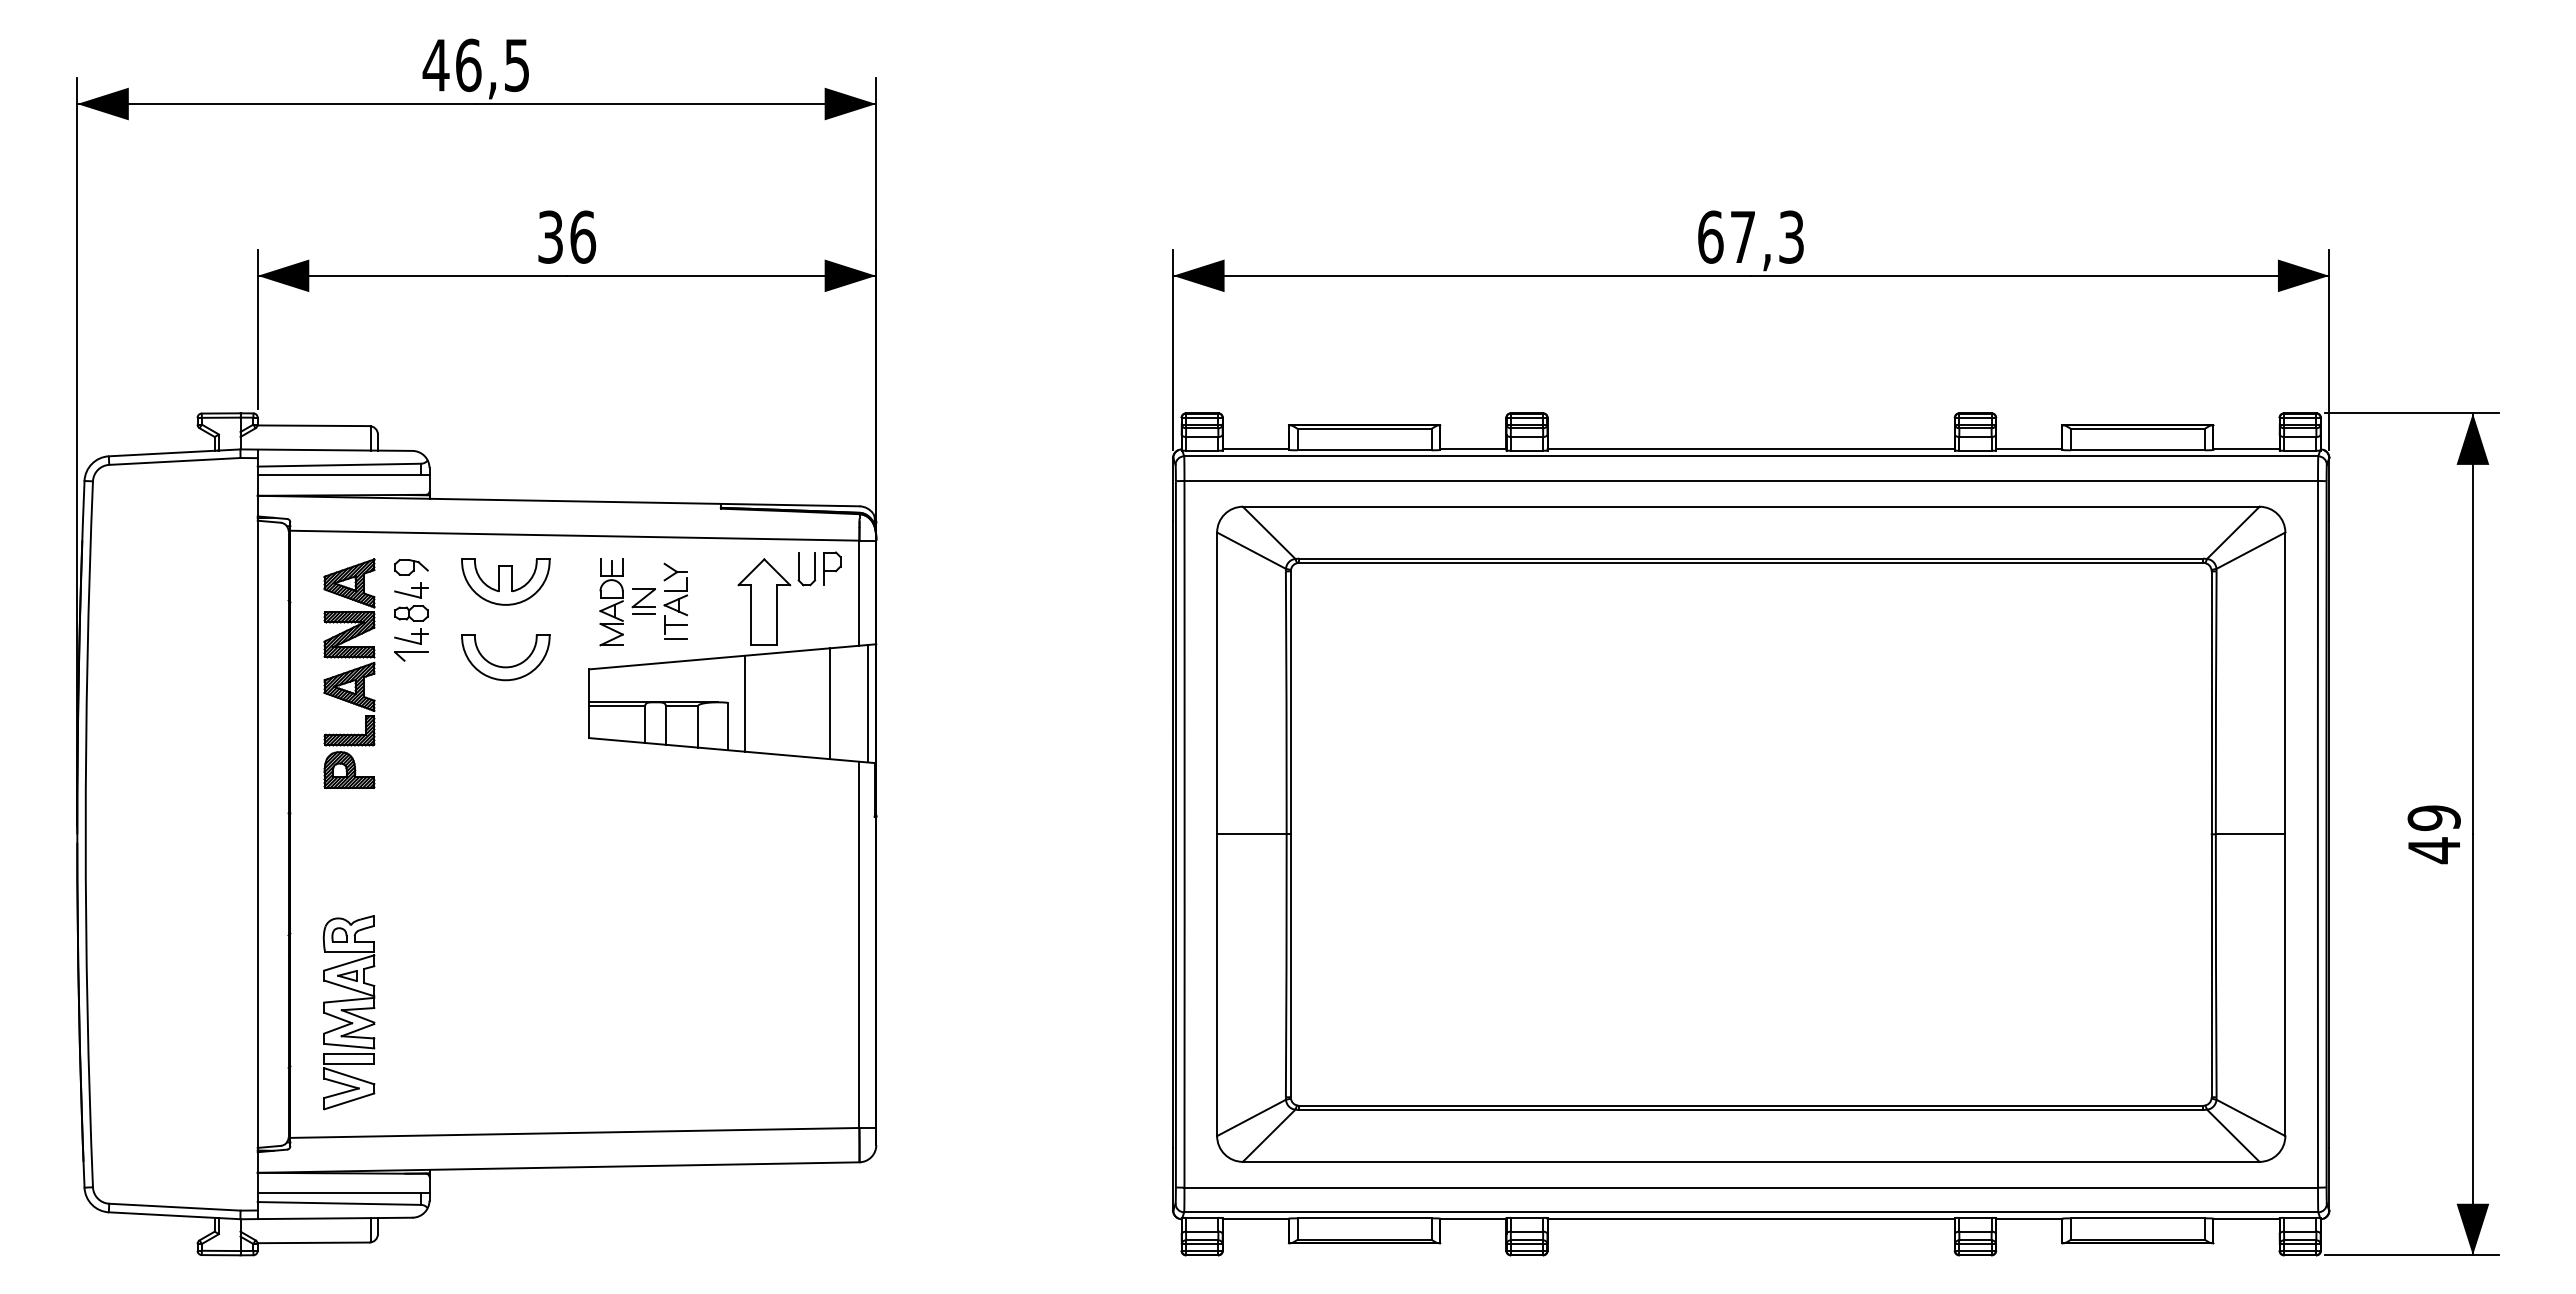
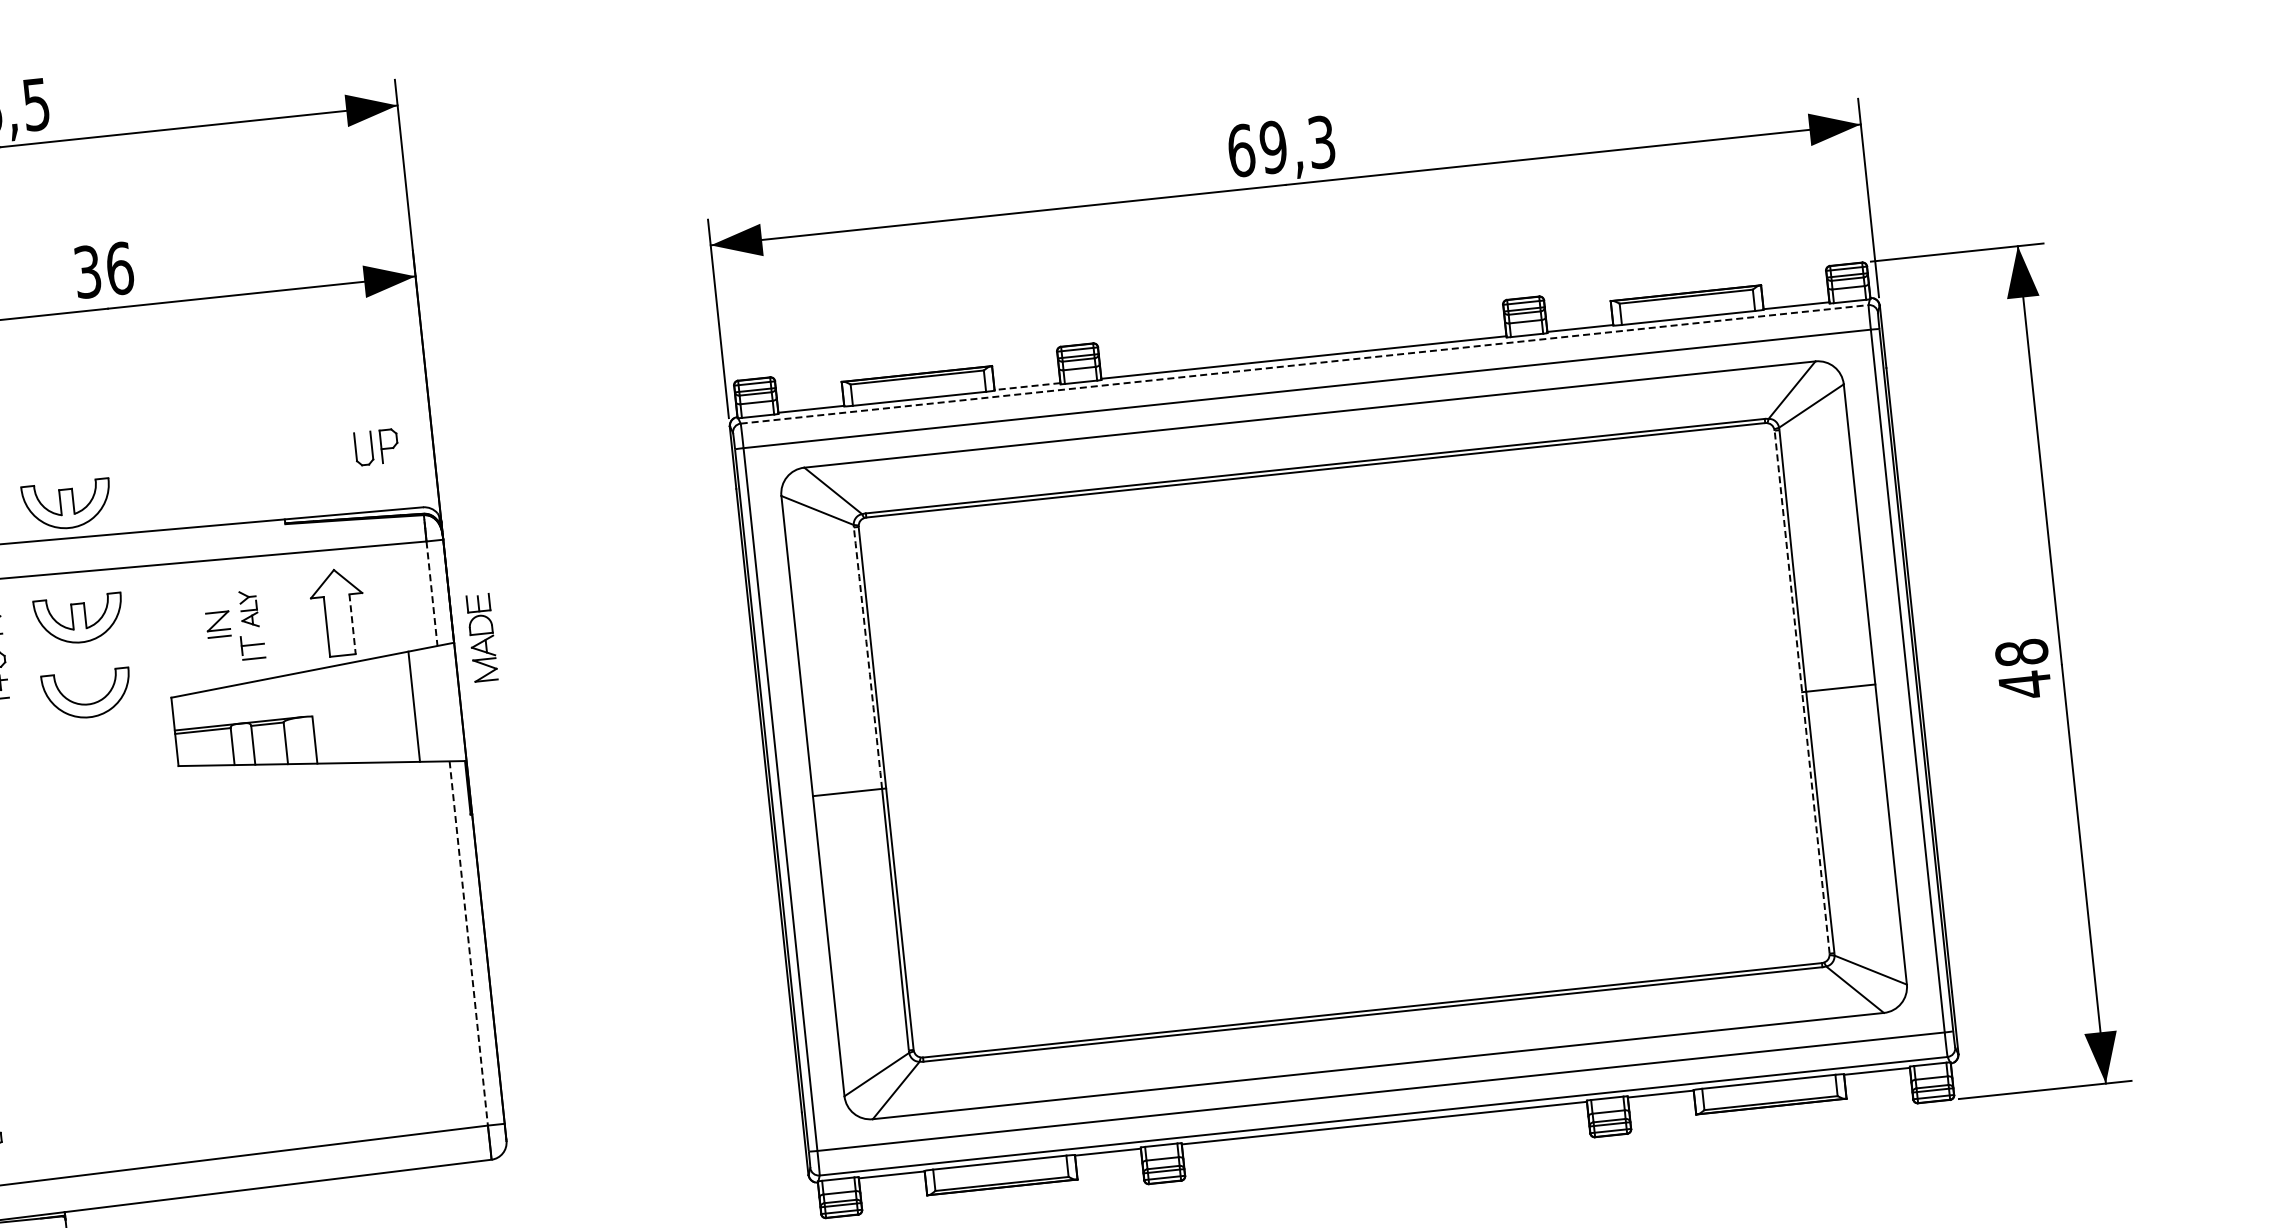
text: (1742, 236) -> (1272, 146), 67,3 -> 69,3
line: (1472, 449) -> (1026, 386), solid -> dashed
line: (1751, 456) -> (1304, 364), solid -> dashed
part: (505, 466) -> (66, 504), added
part: (819, 568) -> (376, 447), moved
part: (675, 589) -> (248, 609), size x0.7
line: (859, 593) -> (432, 594), solid -> dashed
part: (611, 602) -> (482, 638), moved
line: (777, 615) -> (352, 624), solid -> dashed
arc: (1286, 702) -> (868, 657), solid -> dashed
line: (744, 703) -> (329, 715), removed
line: (868, 703) -> (452, 702), removed
text: (2433, 818) -> (2021, 653), 49 -> 48
line: (2211, 834) -> (1801, 692), solid -> dashed
line: (859, 945) -> (468, 944), solid -> dashed

